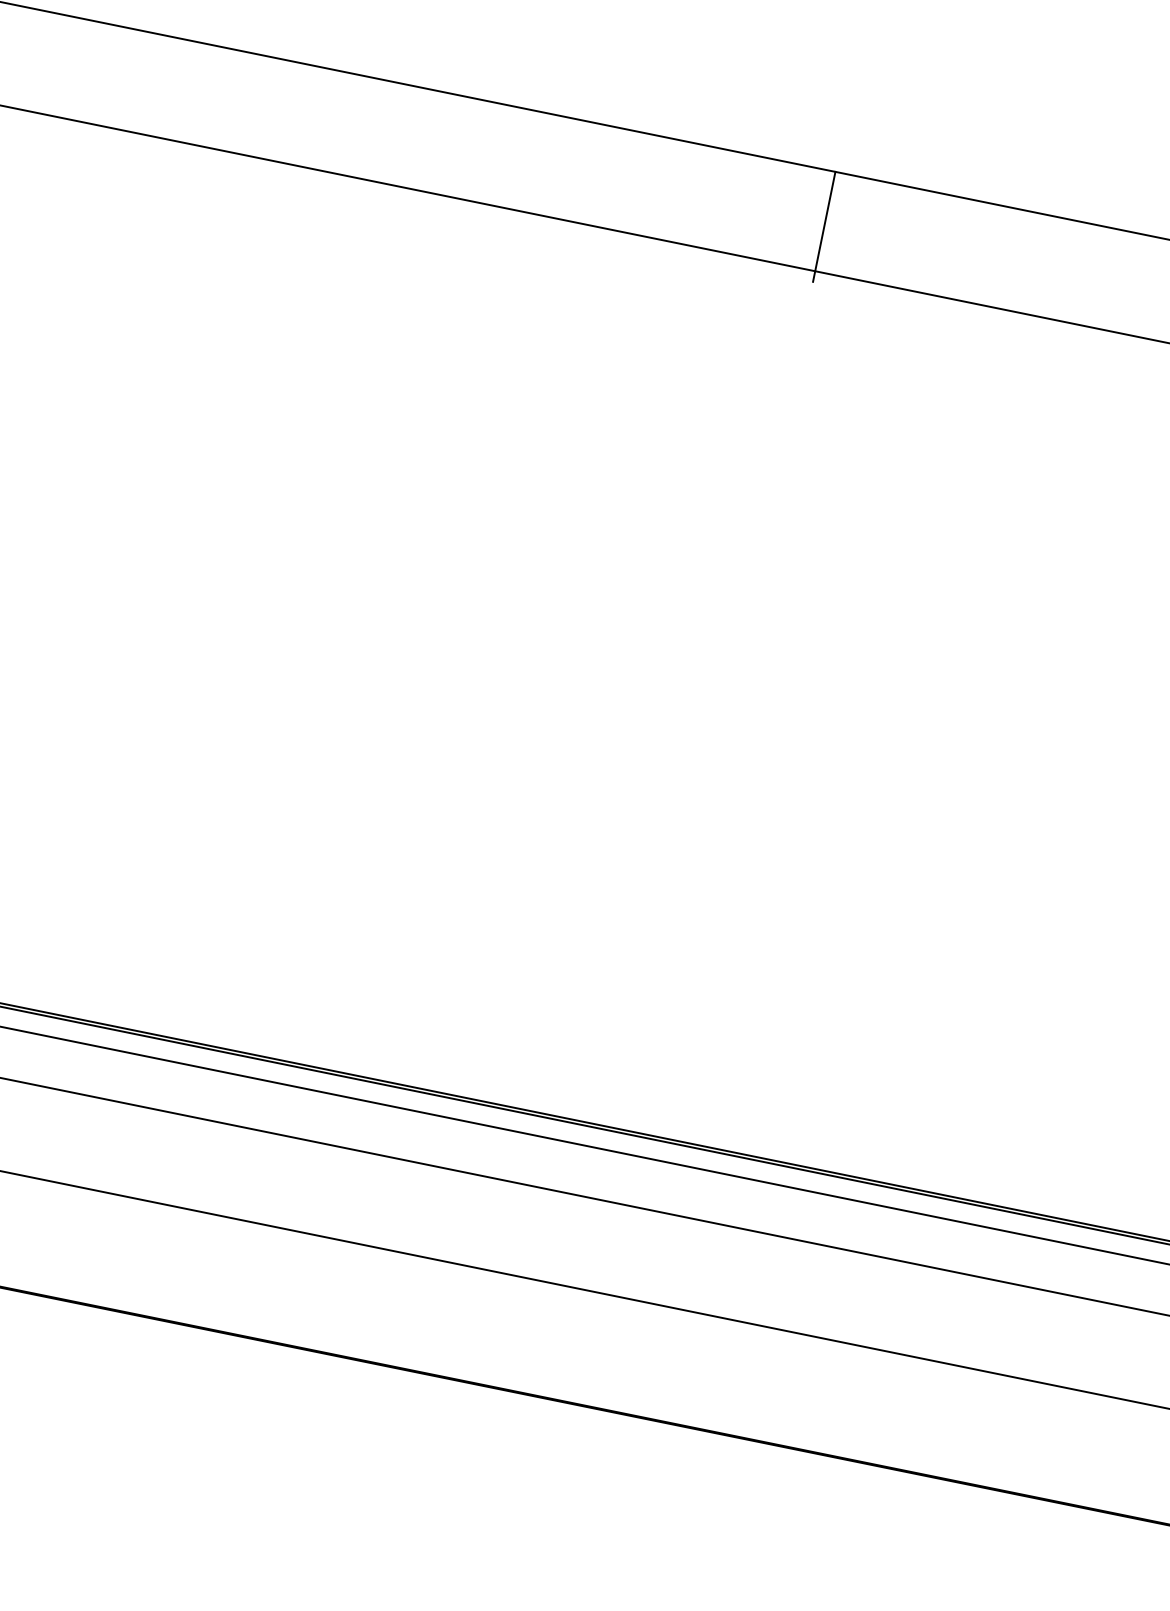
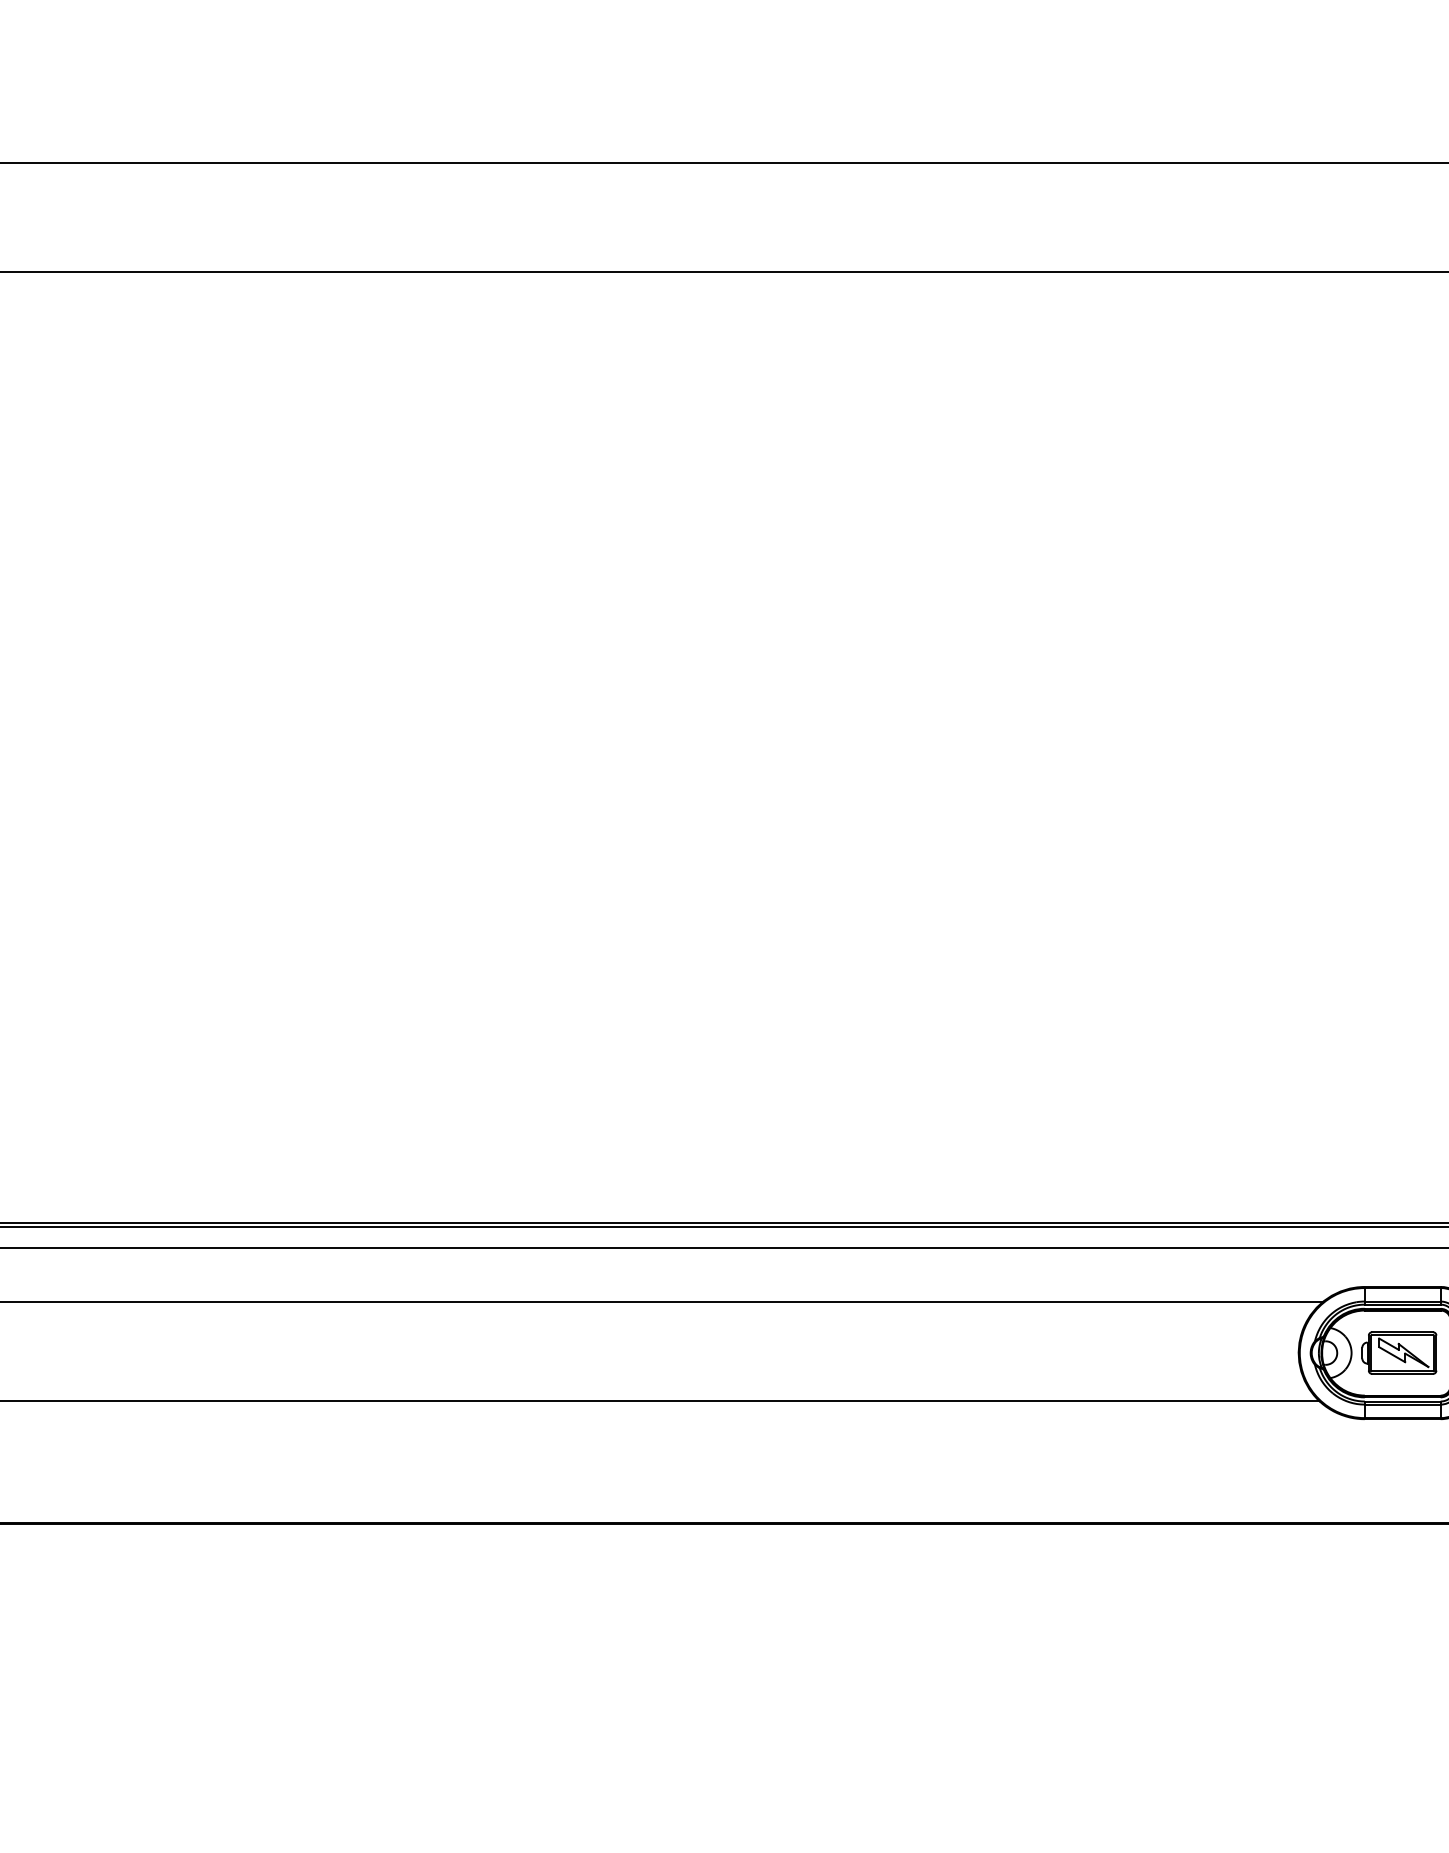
line: (824, 226) -> (648, 223), removed

